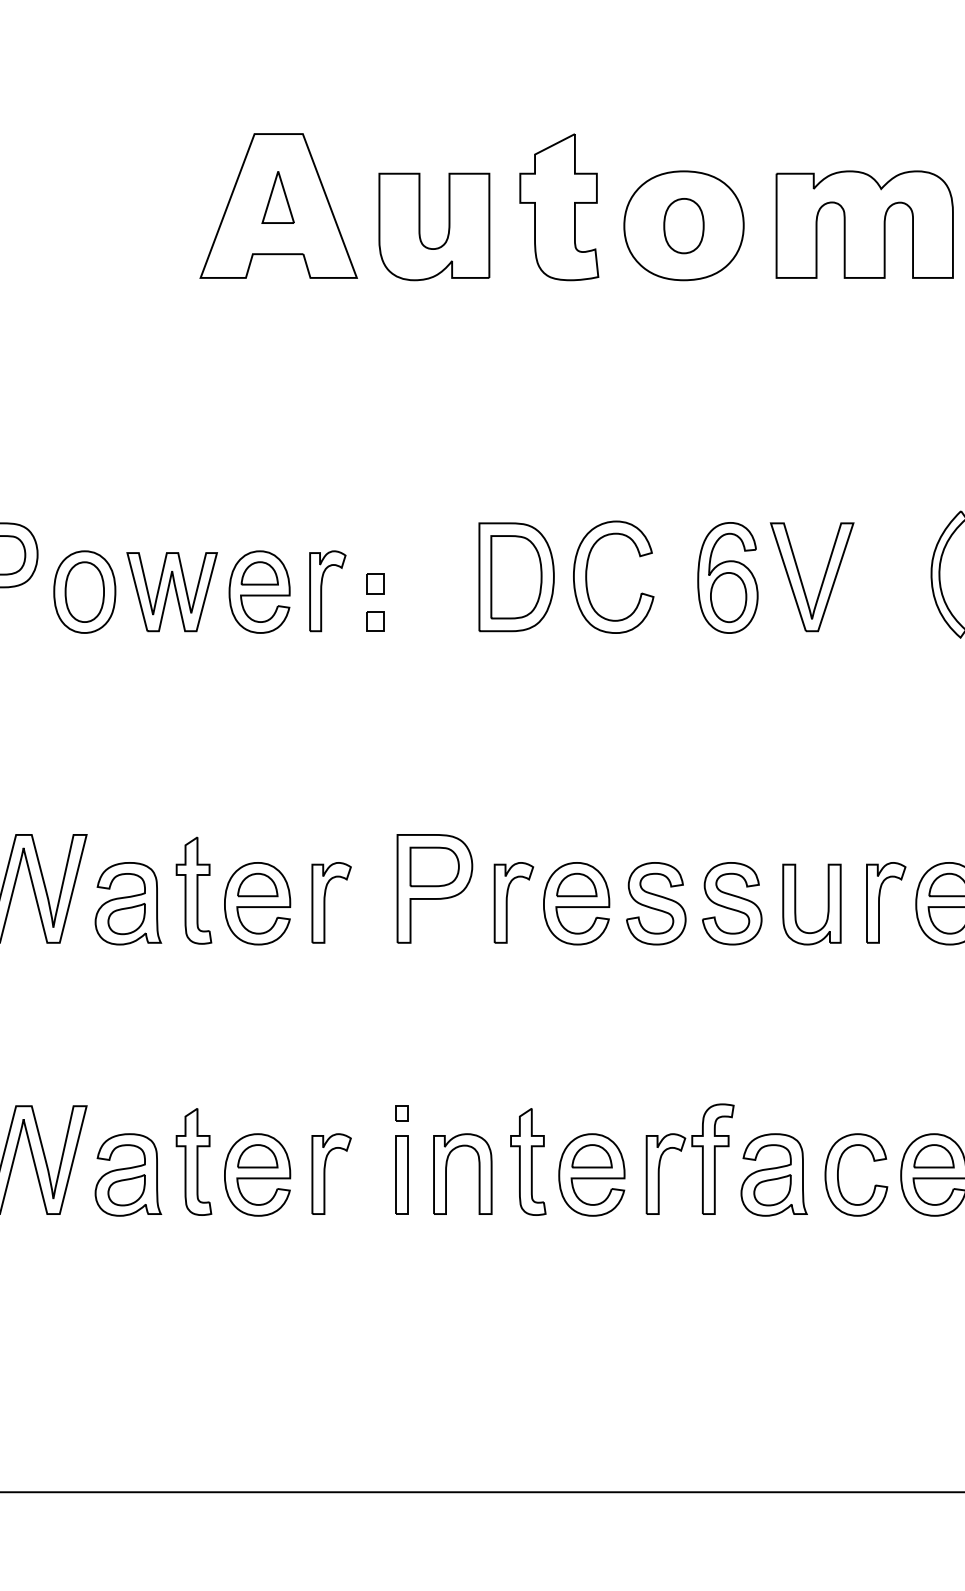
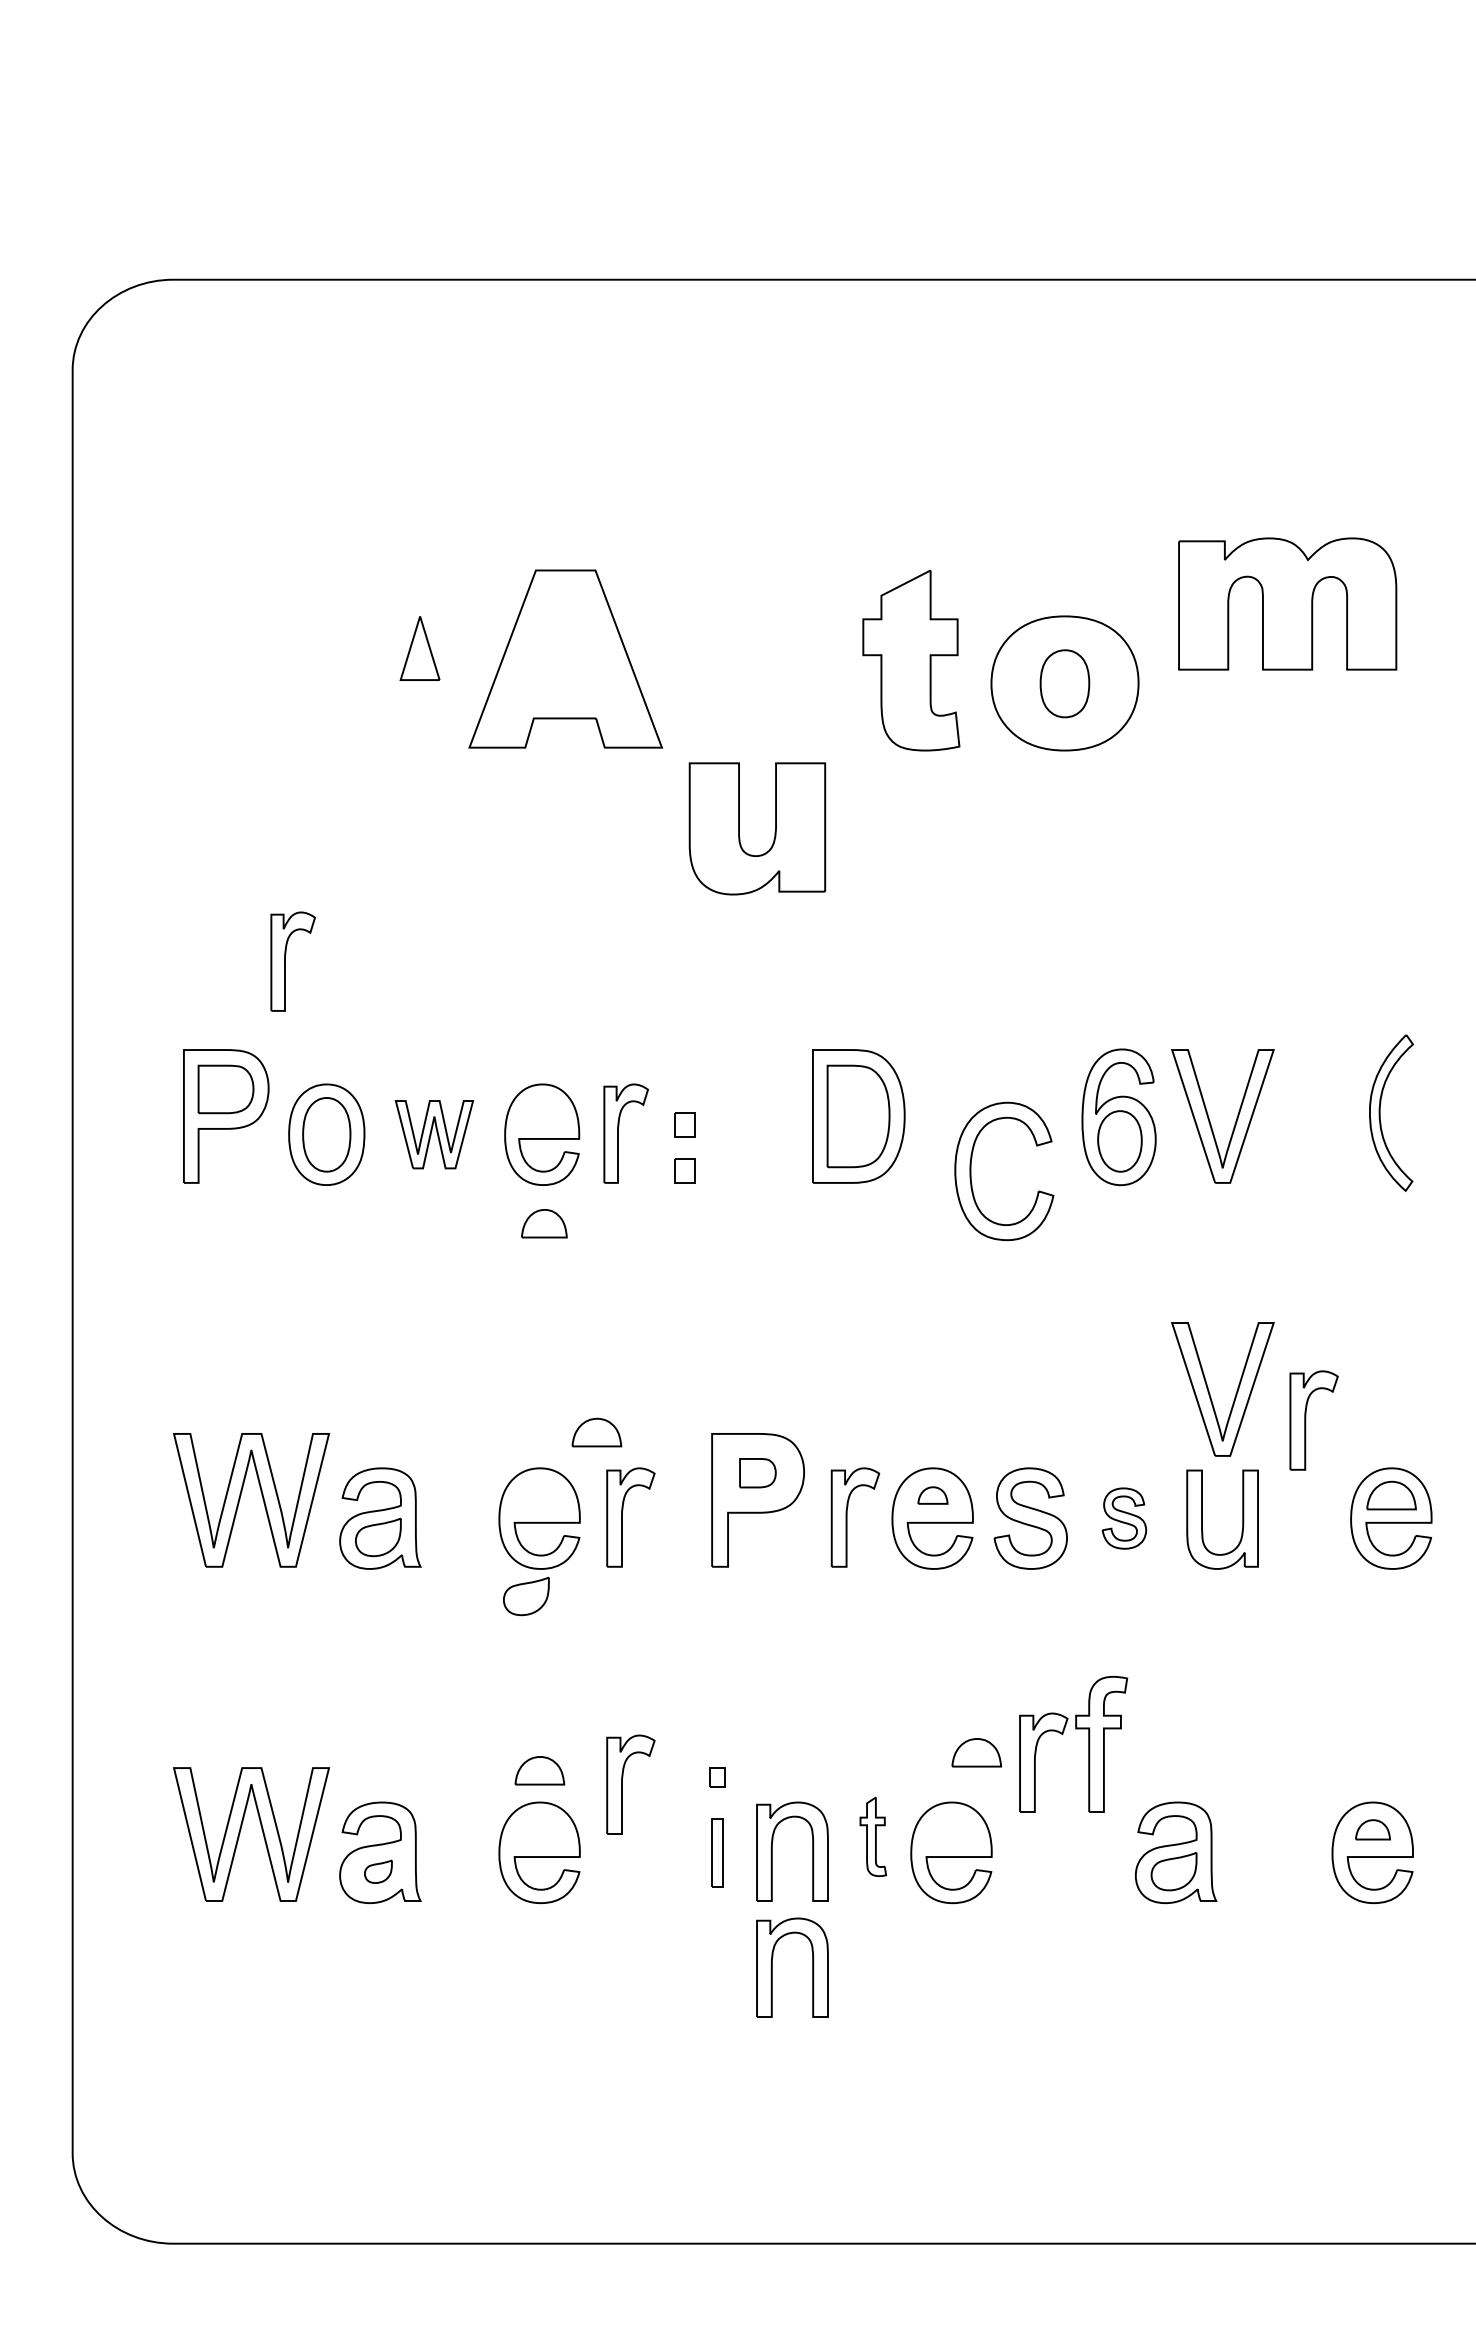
part: (277, 197) -> (419, 648), moved
part: (864, 224) -> (1287, 603), moved
part: (448, 229) -> (774, 831), moved
part: (51, 451) -> (285, 961), added
part: (259, 573) -> (544, 1223), moved
part: (587, 577) -> (971, 1171), moved
part: (172, 591) -> (434, 1134), size x0.7
part: (802, 802) -> (1210, 1393), added
part: (434, 866) -> (757, 1472), size x0.6
part: (257, 884) -> (596, 1432), moved
part: (576, 884) -> (932, 1495), size x0.6
part: (194, 890) -> (461, 1502), removed
part: (880, 902) -> (1306, 1420), moved
part: (732, 903) -> (1124, 1518), size x0.6
part: (246, 966) -> (526, 1596), added
part: (681, 1151) -> (1063, 1734), moved
part: (257, 1156) -> (539, 1770), moved
part: (591, 1156) -> (976, 1752), moved
part: (933, 1156) -> (1372, 1829), size x0.7
part: (194, 1161) -> (461, 1836), removed
part: (528, 1161) -> (873, 1836), size x0.6
part: (324, 1173) -> (622, 1784), moved
part: (401, 1174) -> (717, 1852), size x0.7
part: (838, 1174) -> (1255, 1852), removed
part: (126, 1190) -> (378, 1871), size x0.6
part: (446, 1268) -> (772, 1967), added

